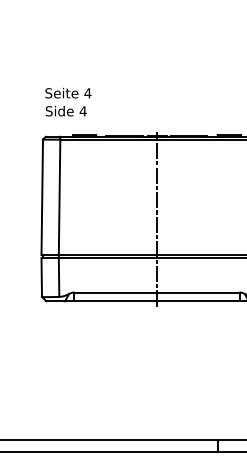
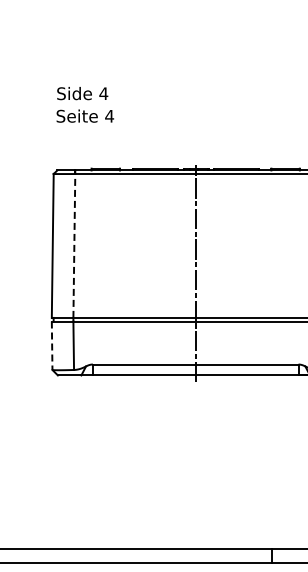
text: (66, 111) -> (82, 93), moved
line: (59, 196) -> (74, 245), solid -> dashed
line: (42, 278) -> (52, 346), solid -> dashed

